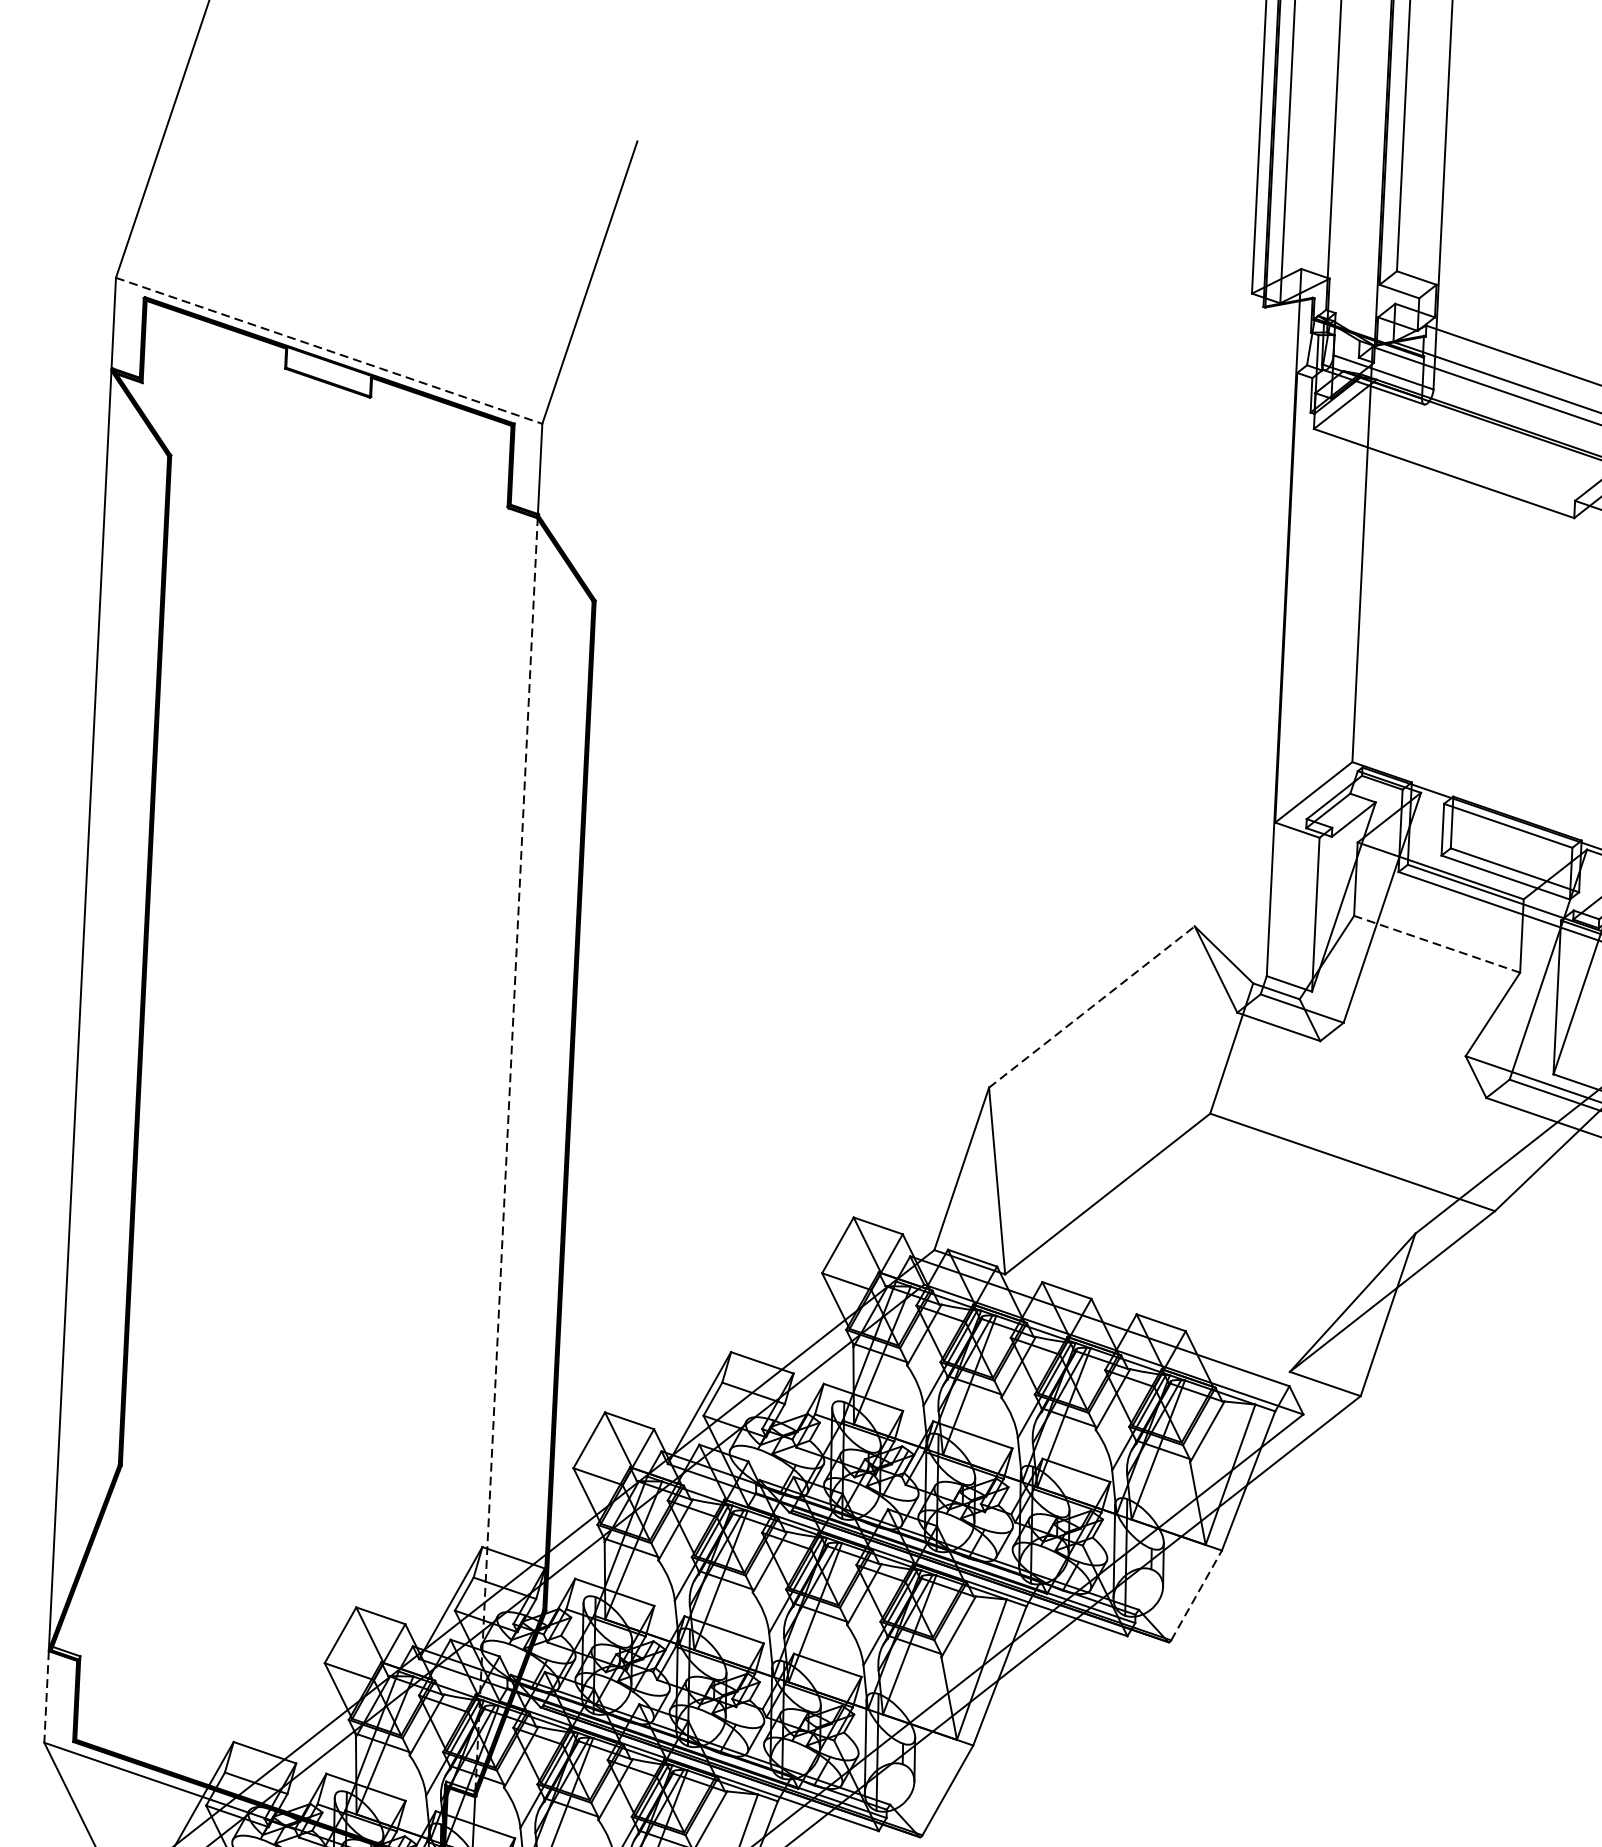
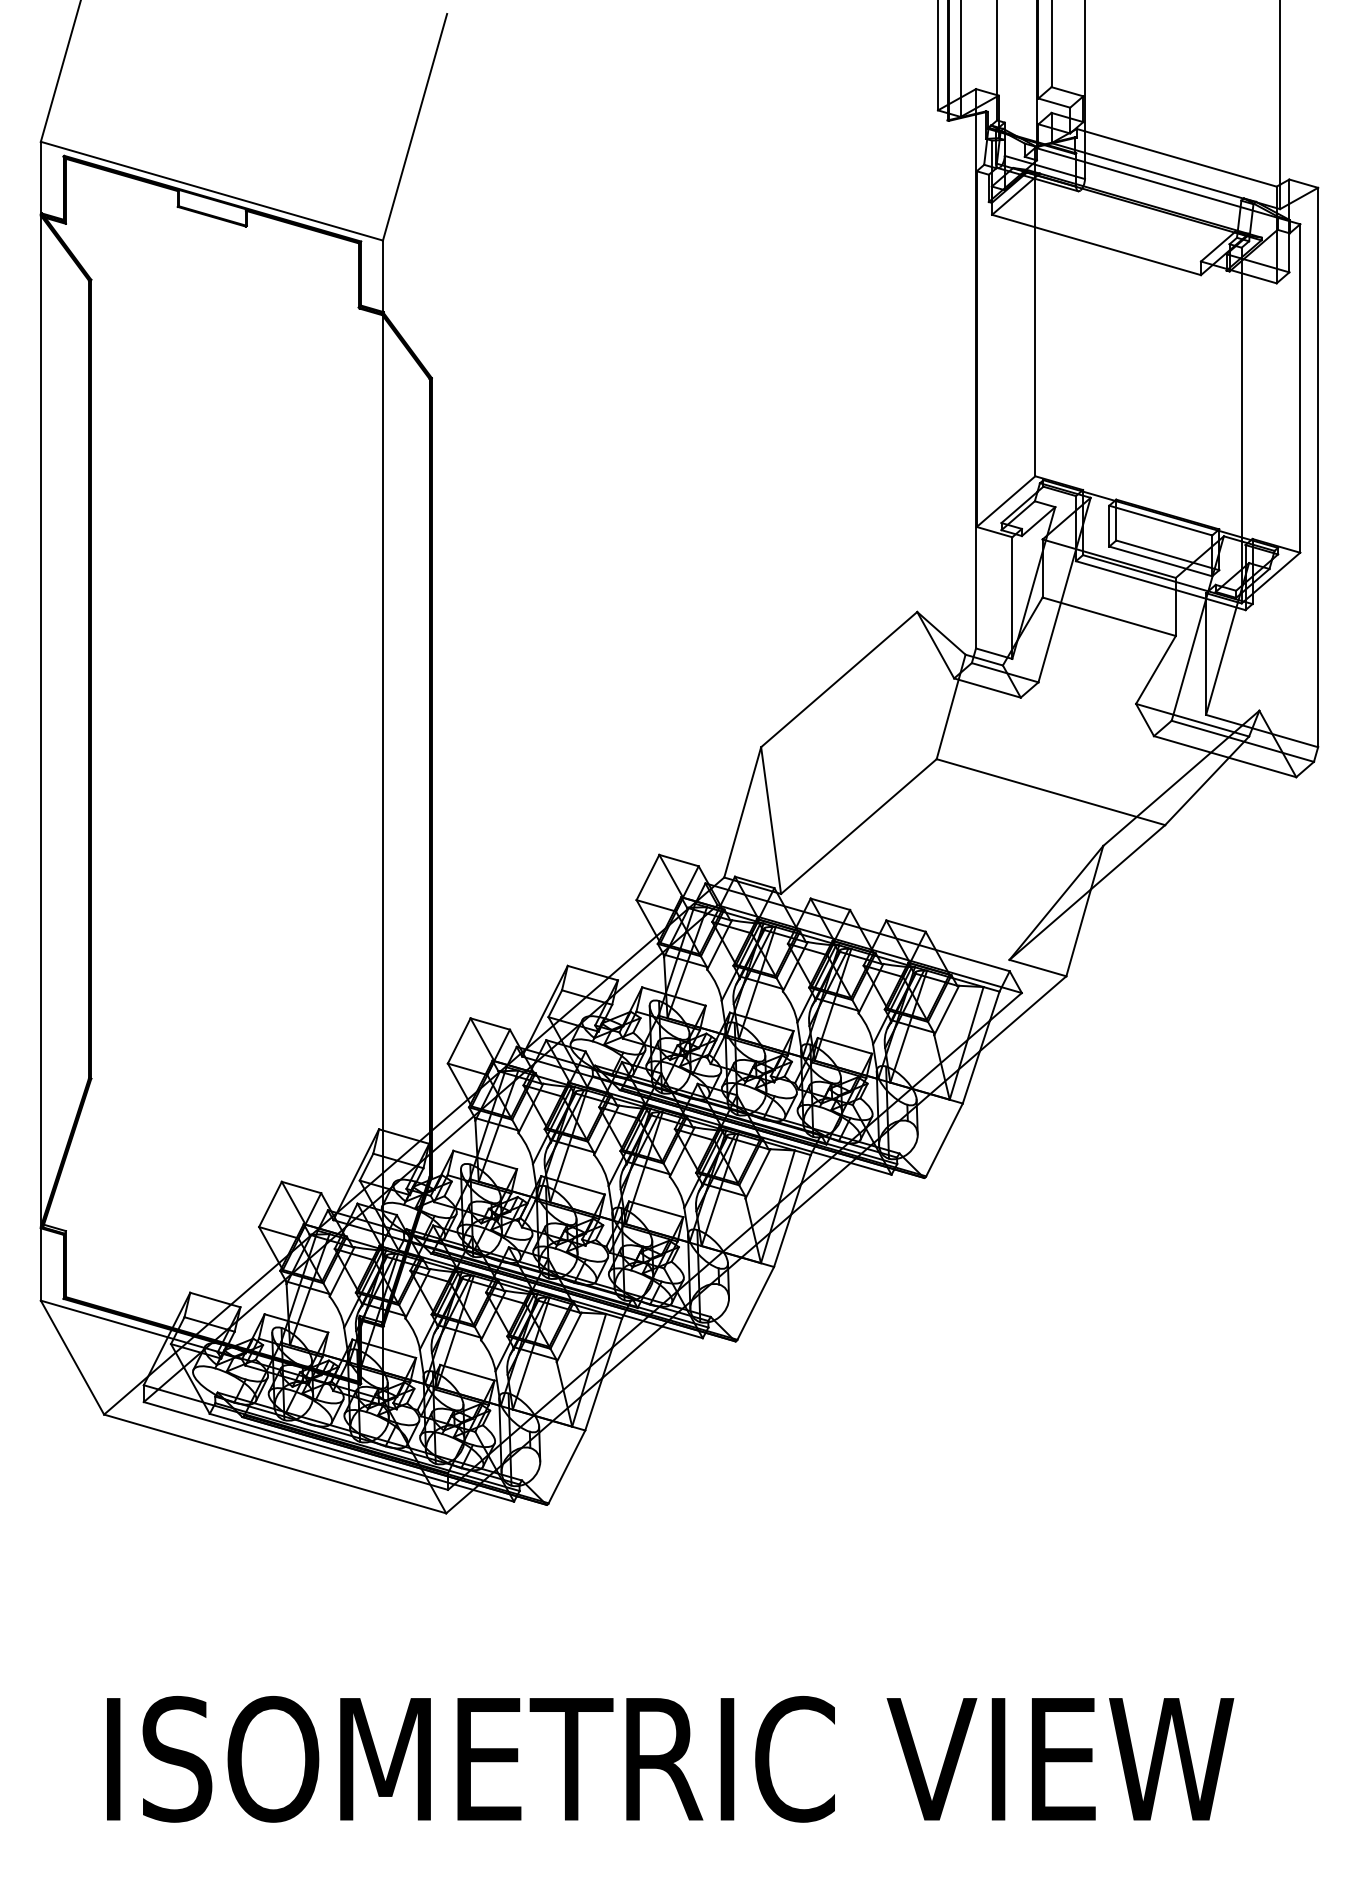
line: (329, 351) -> (212, 191), dashed -> solid
line: (1436, 943) -> (1108, 616), dashed -> solid
line: (1092, 1006) -> (839, 679), dashed -> solid
line: (505, 1155) -> (382, 819), dashed -> solid
line: (1196, 1594) -> (944, 1139), dashed -> solid
line: (46, 1697) -> (40, 1264), dashed -> solid

